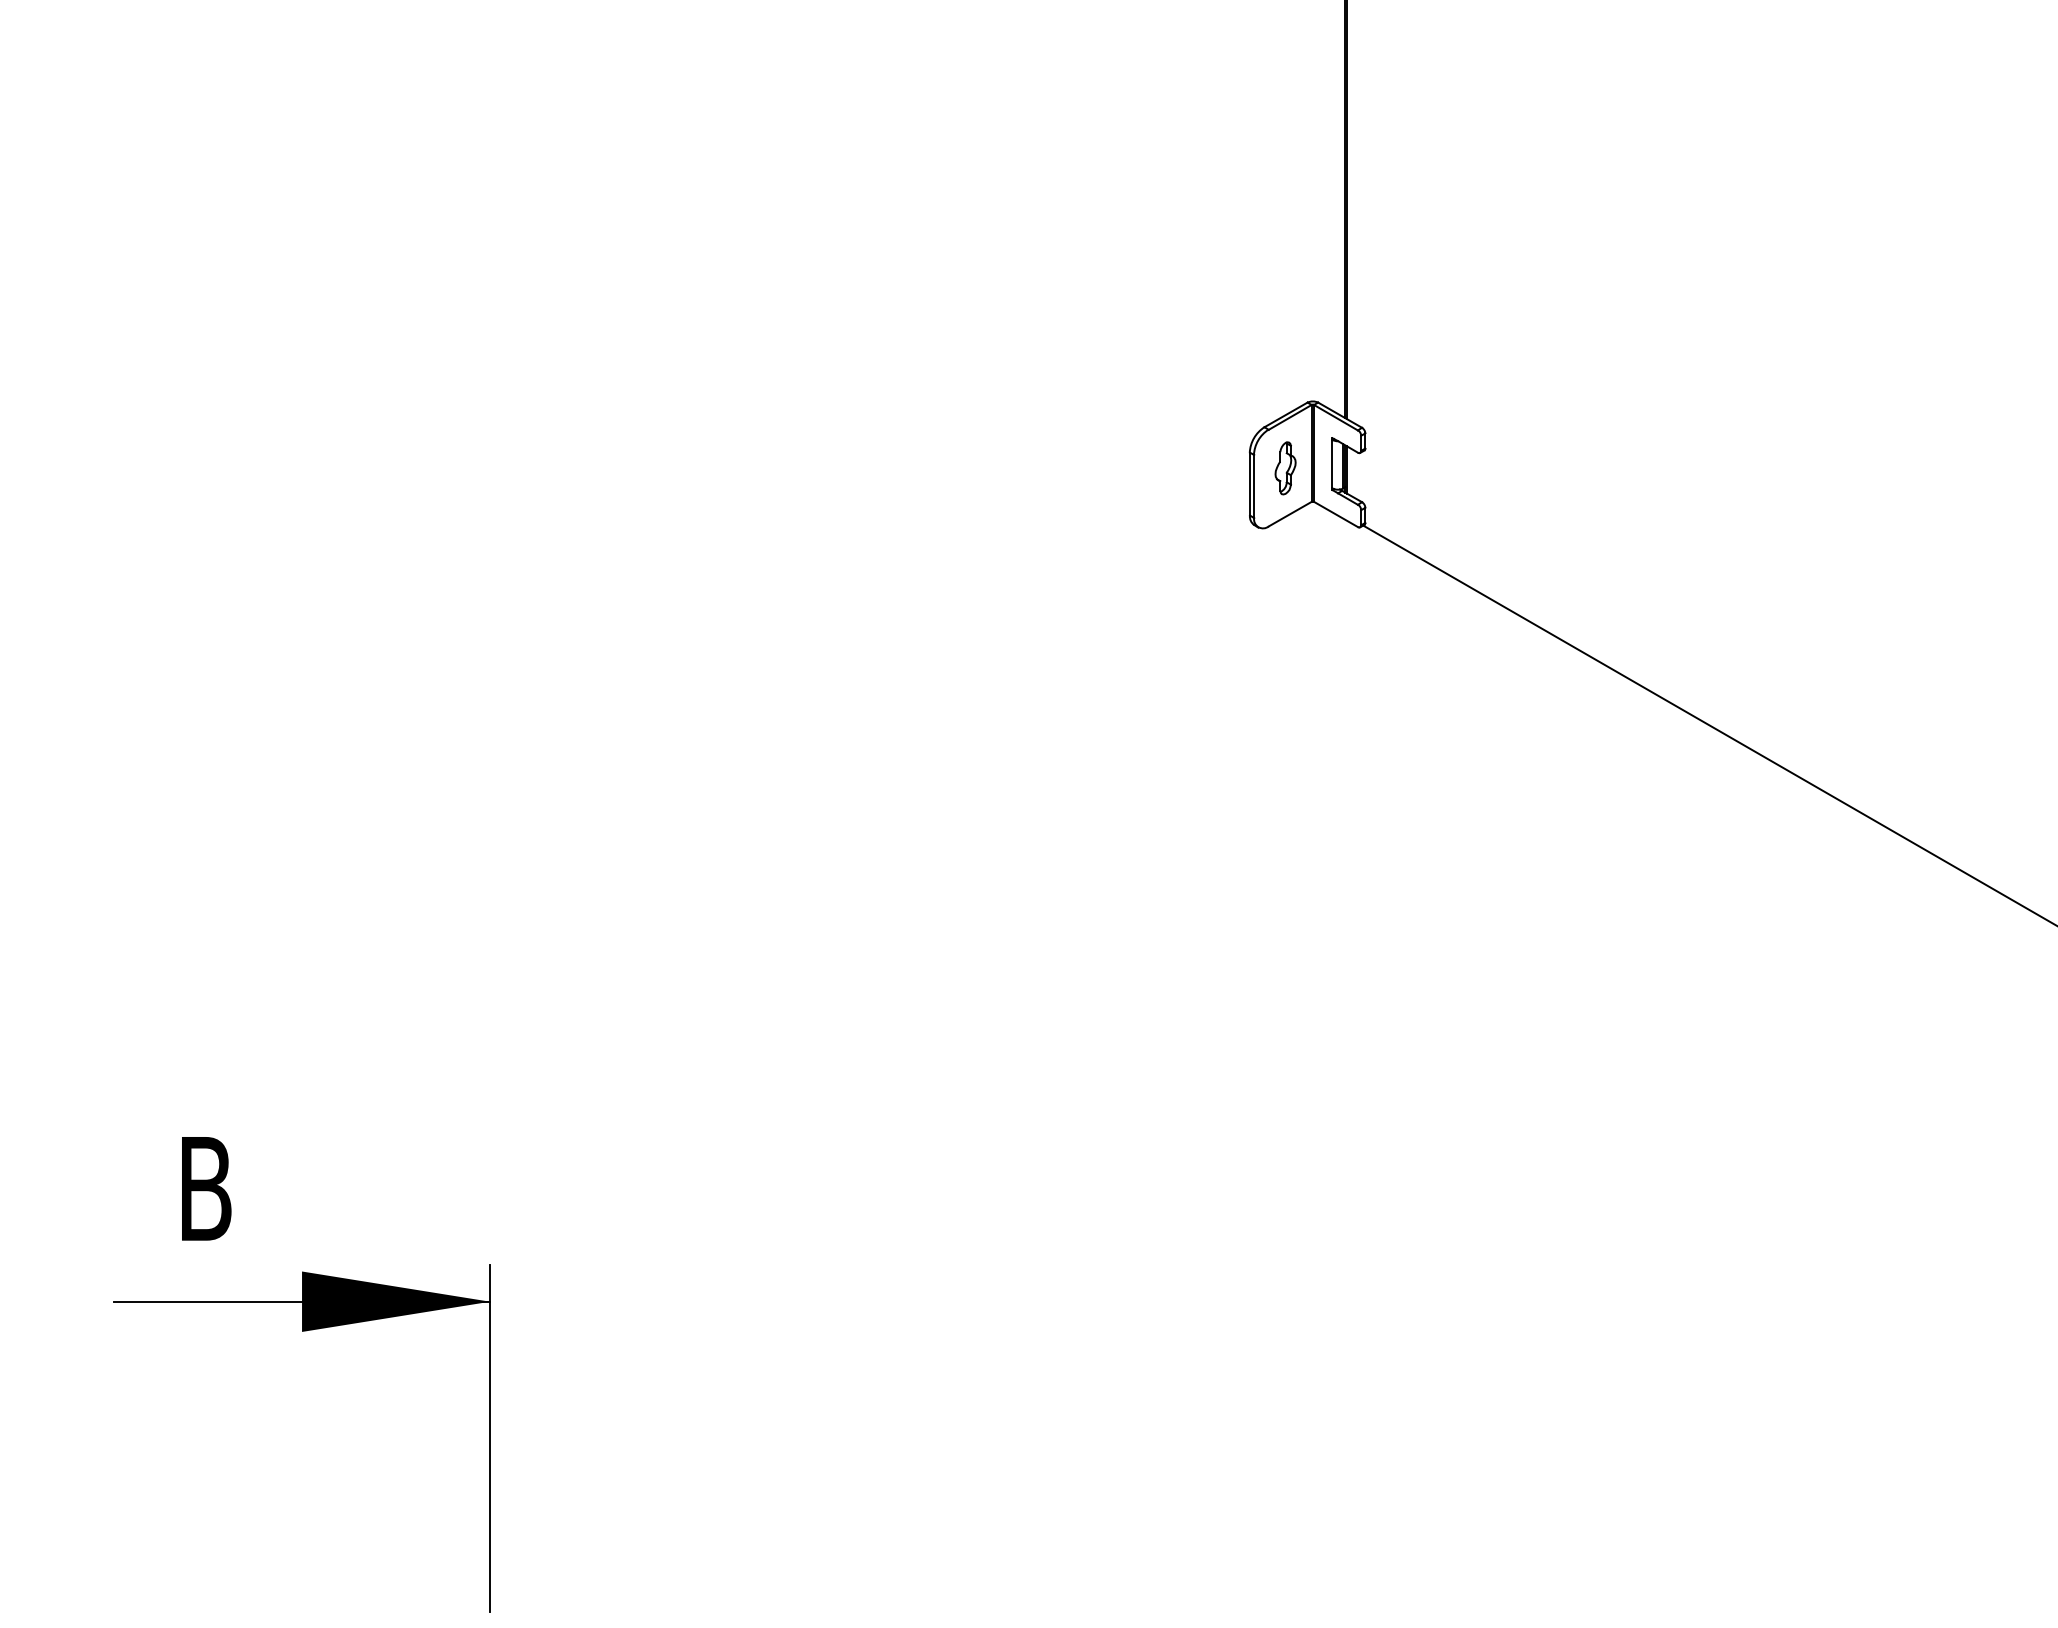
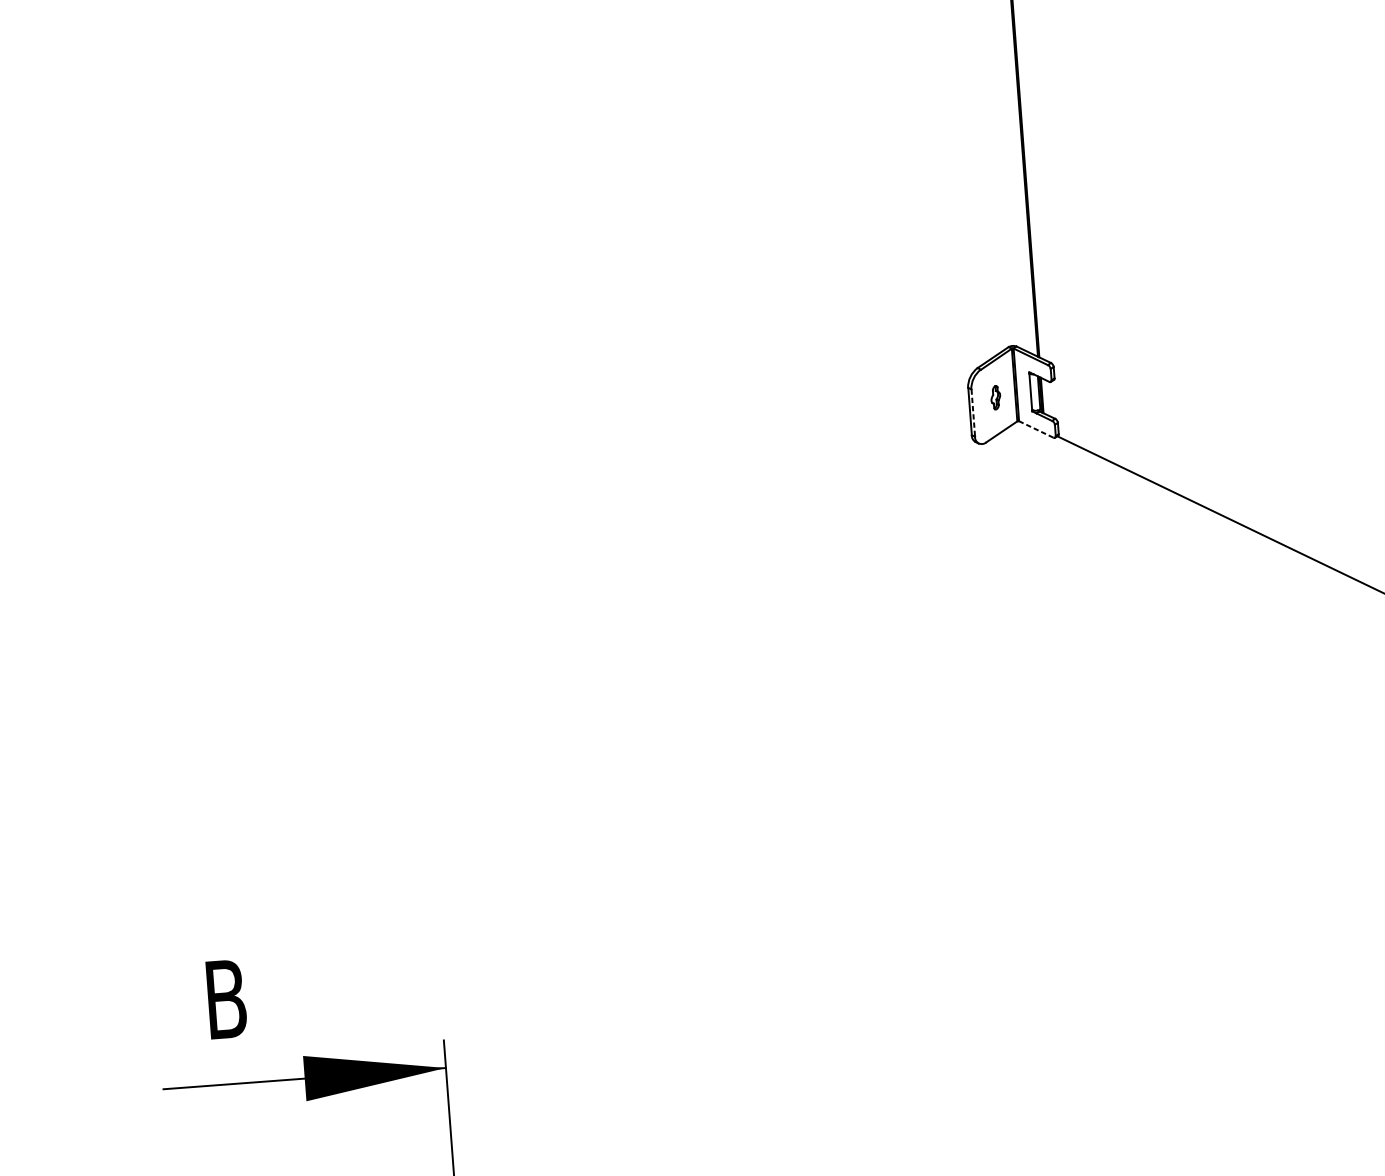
part: (1285, 468) -> (995, 397), size x0.6
line: (1254, 486) -> (973, 413), solid -> dashed
line: (1335, 514) -> (1035, 429), solid -> dashed

